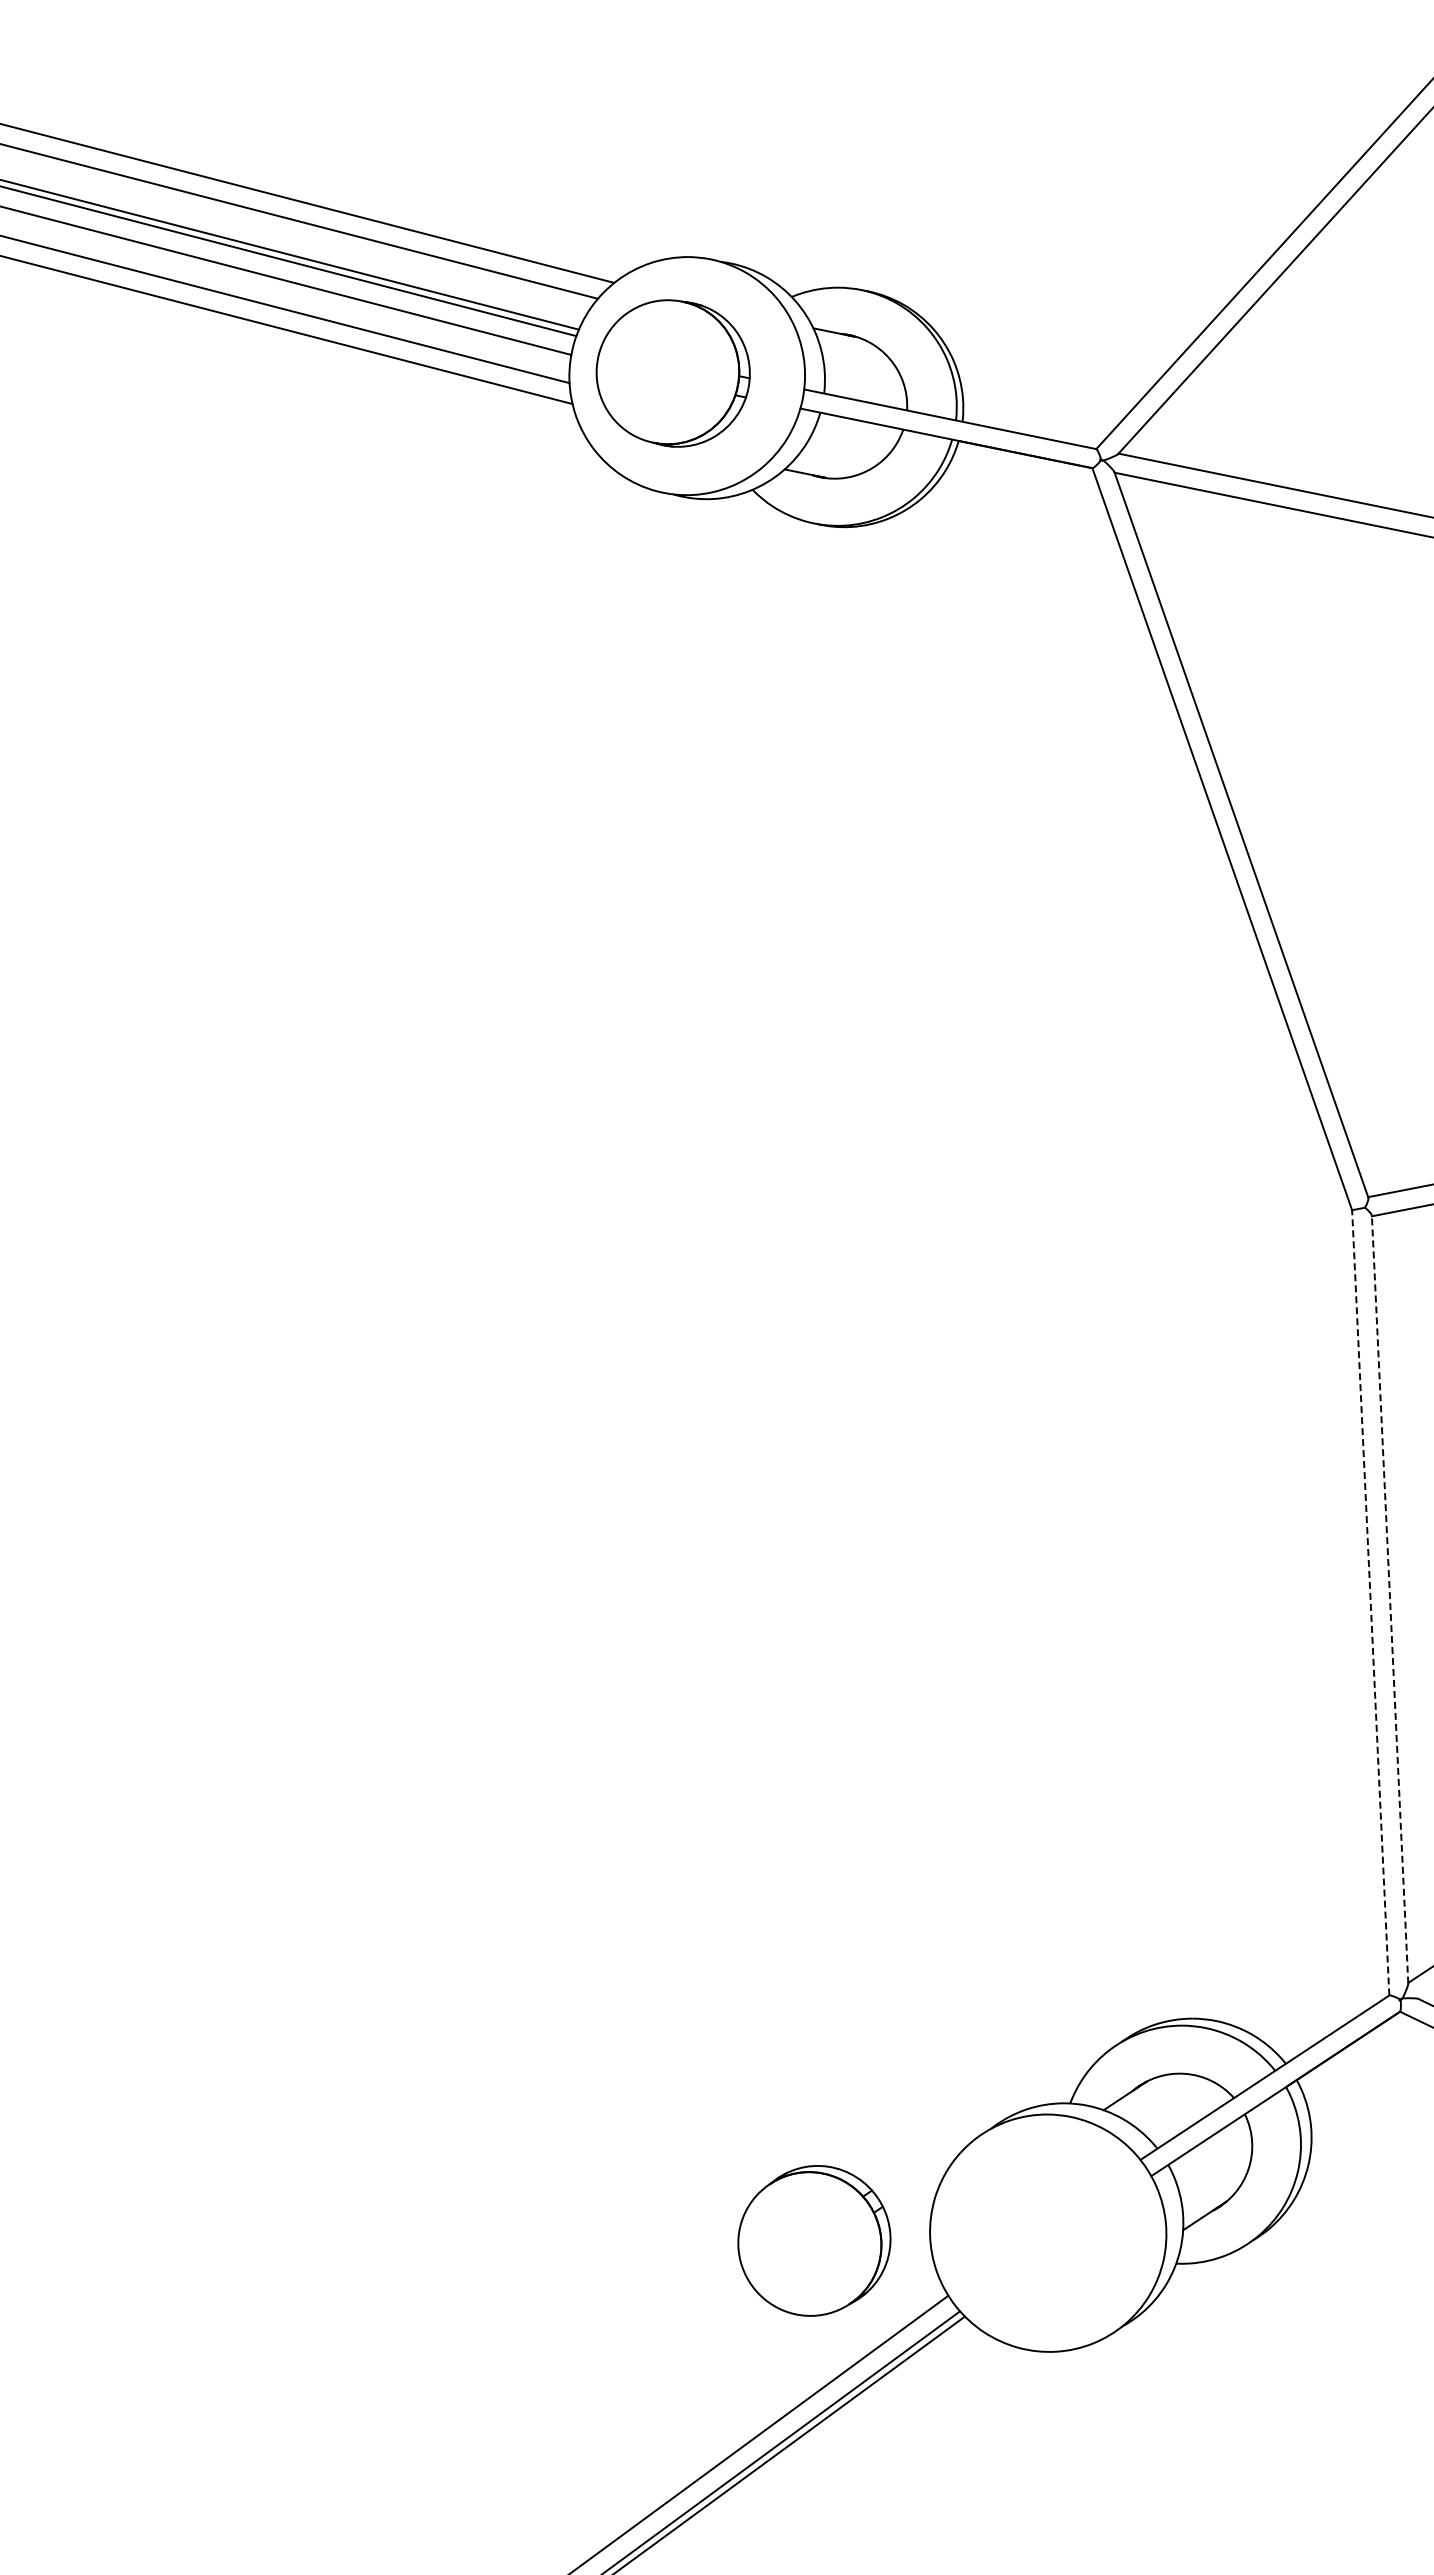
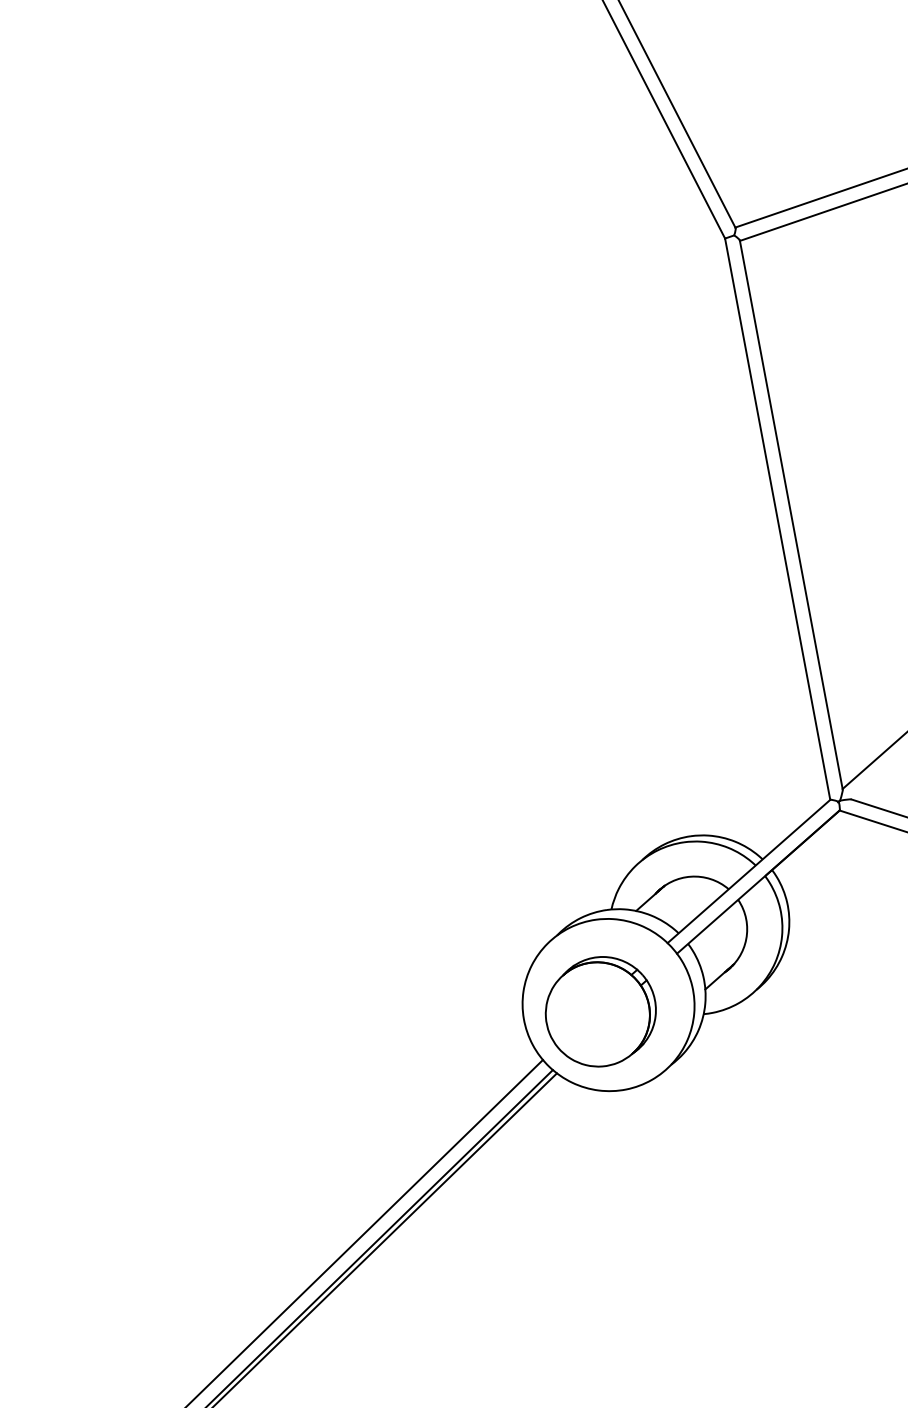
line: (1390, 1599) -> (791, 514), dashed -> solid
line: (1370, 1602) -> (777, 518), dashed -> solid
part: (814, 2240) -> (600, 1011), moved

